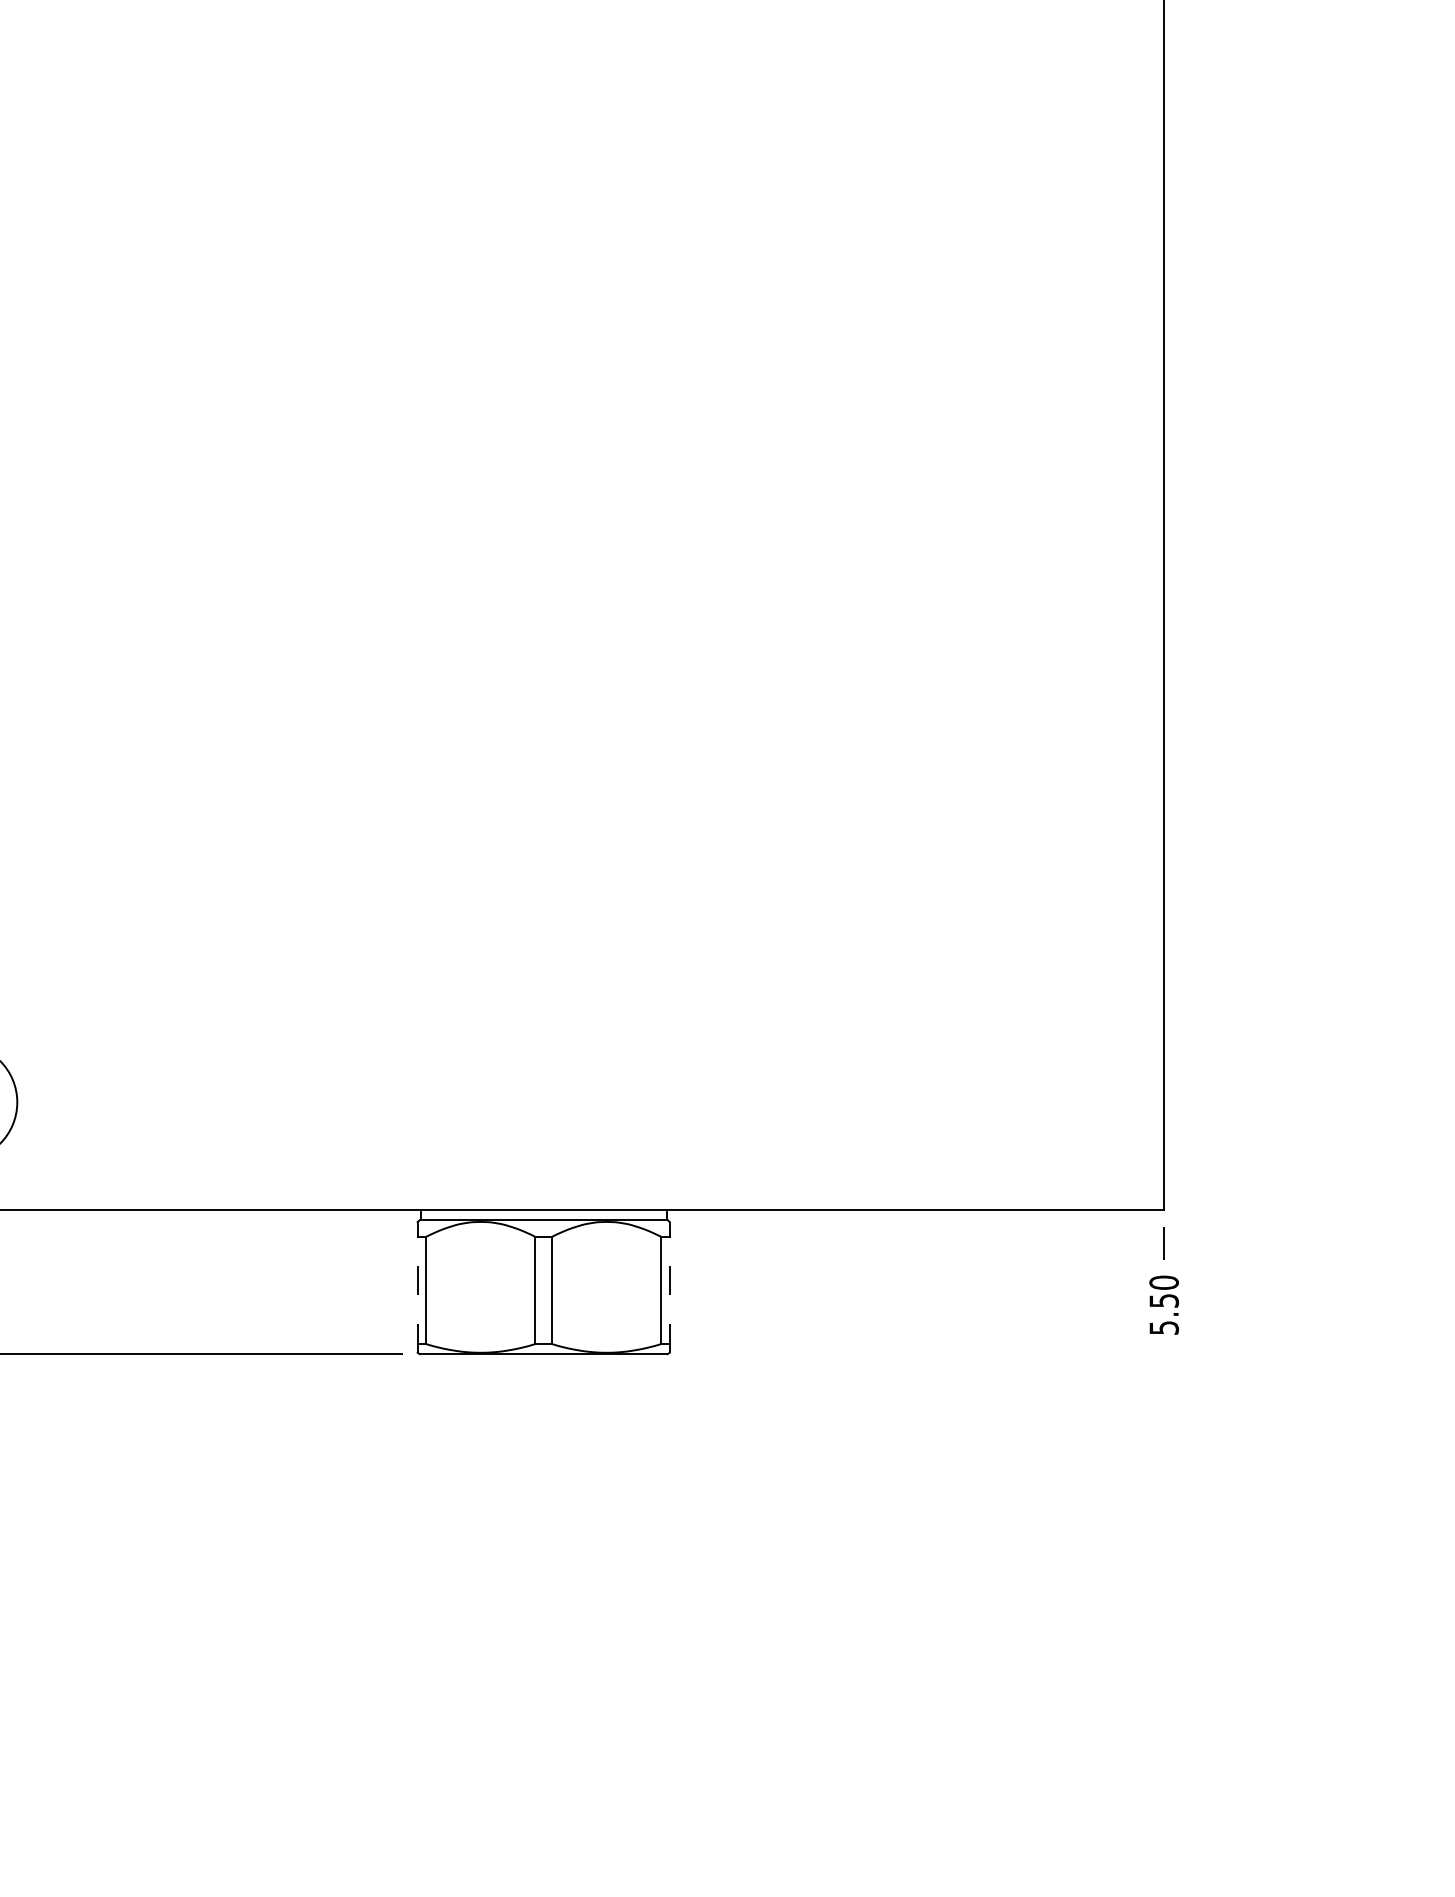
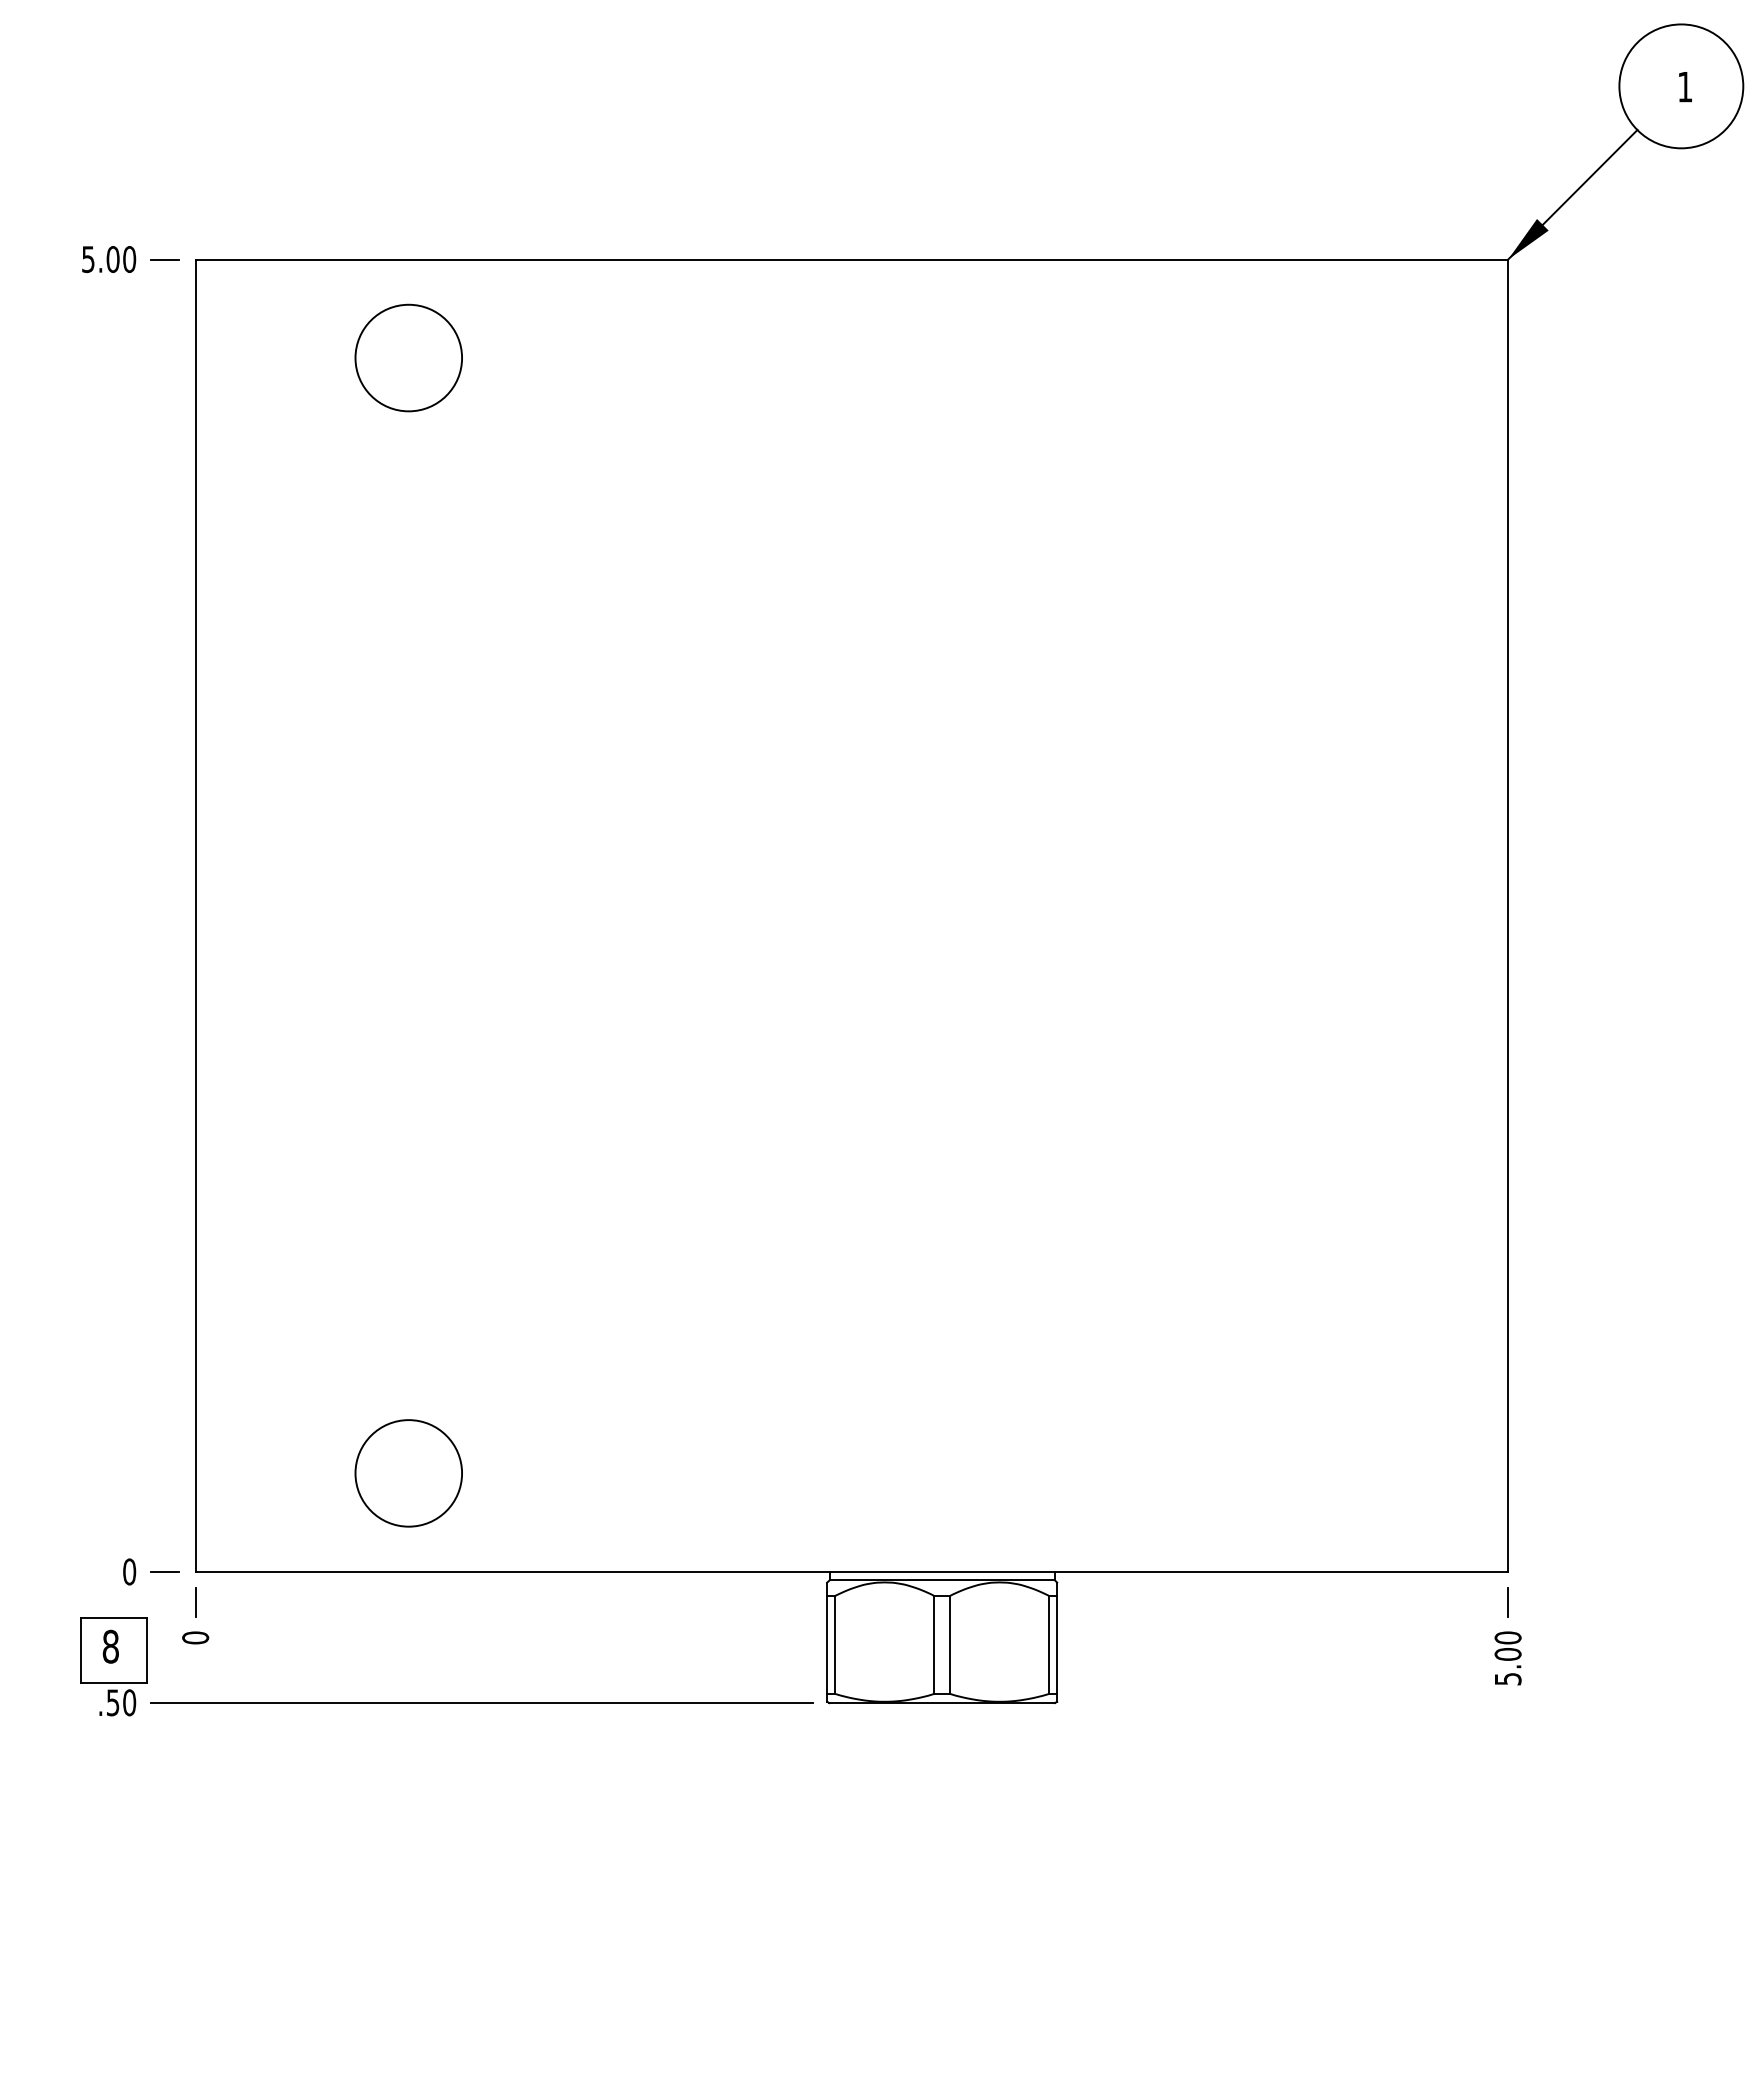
line: (417, 1287) -> (827, 1642), dashed -> solid
line: (670, 1287) -> (1057, 1642), dashed -> solid
text: (1163, 1300) -> (1507, 1654), 5.50 -> 5.00

